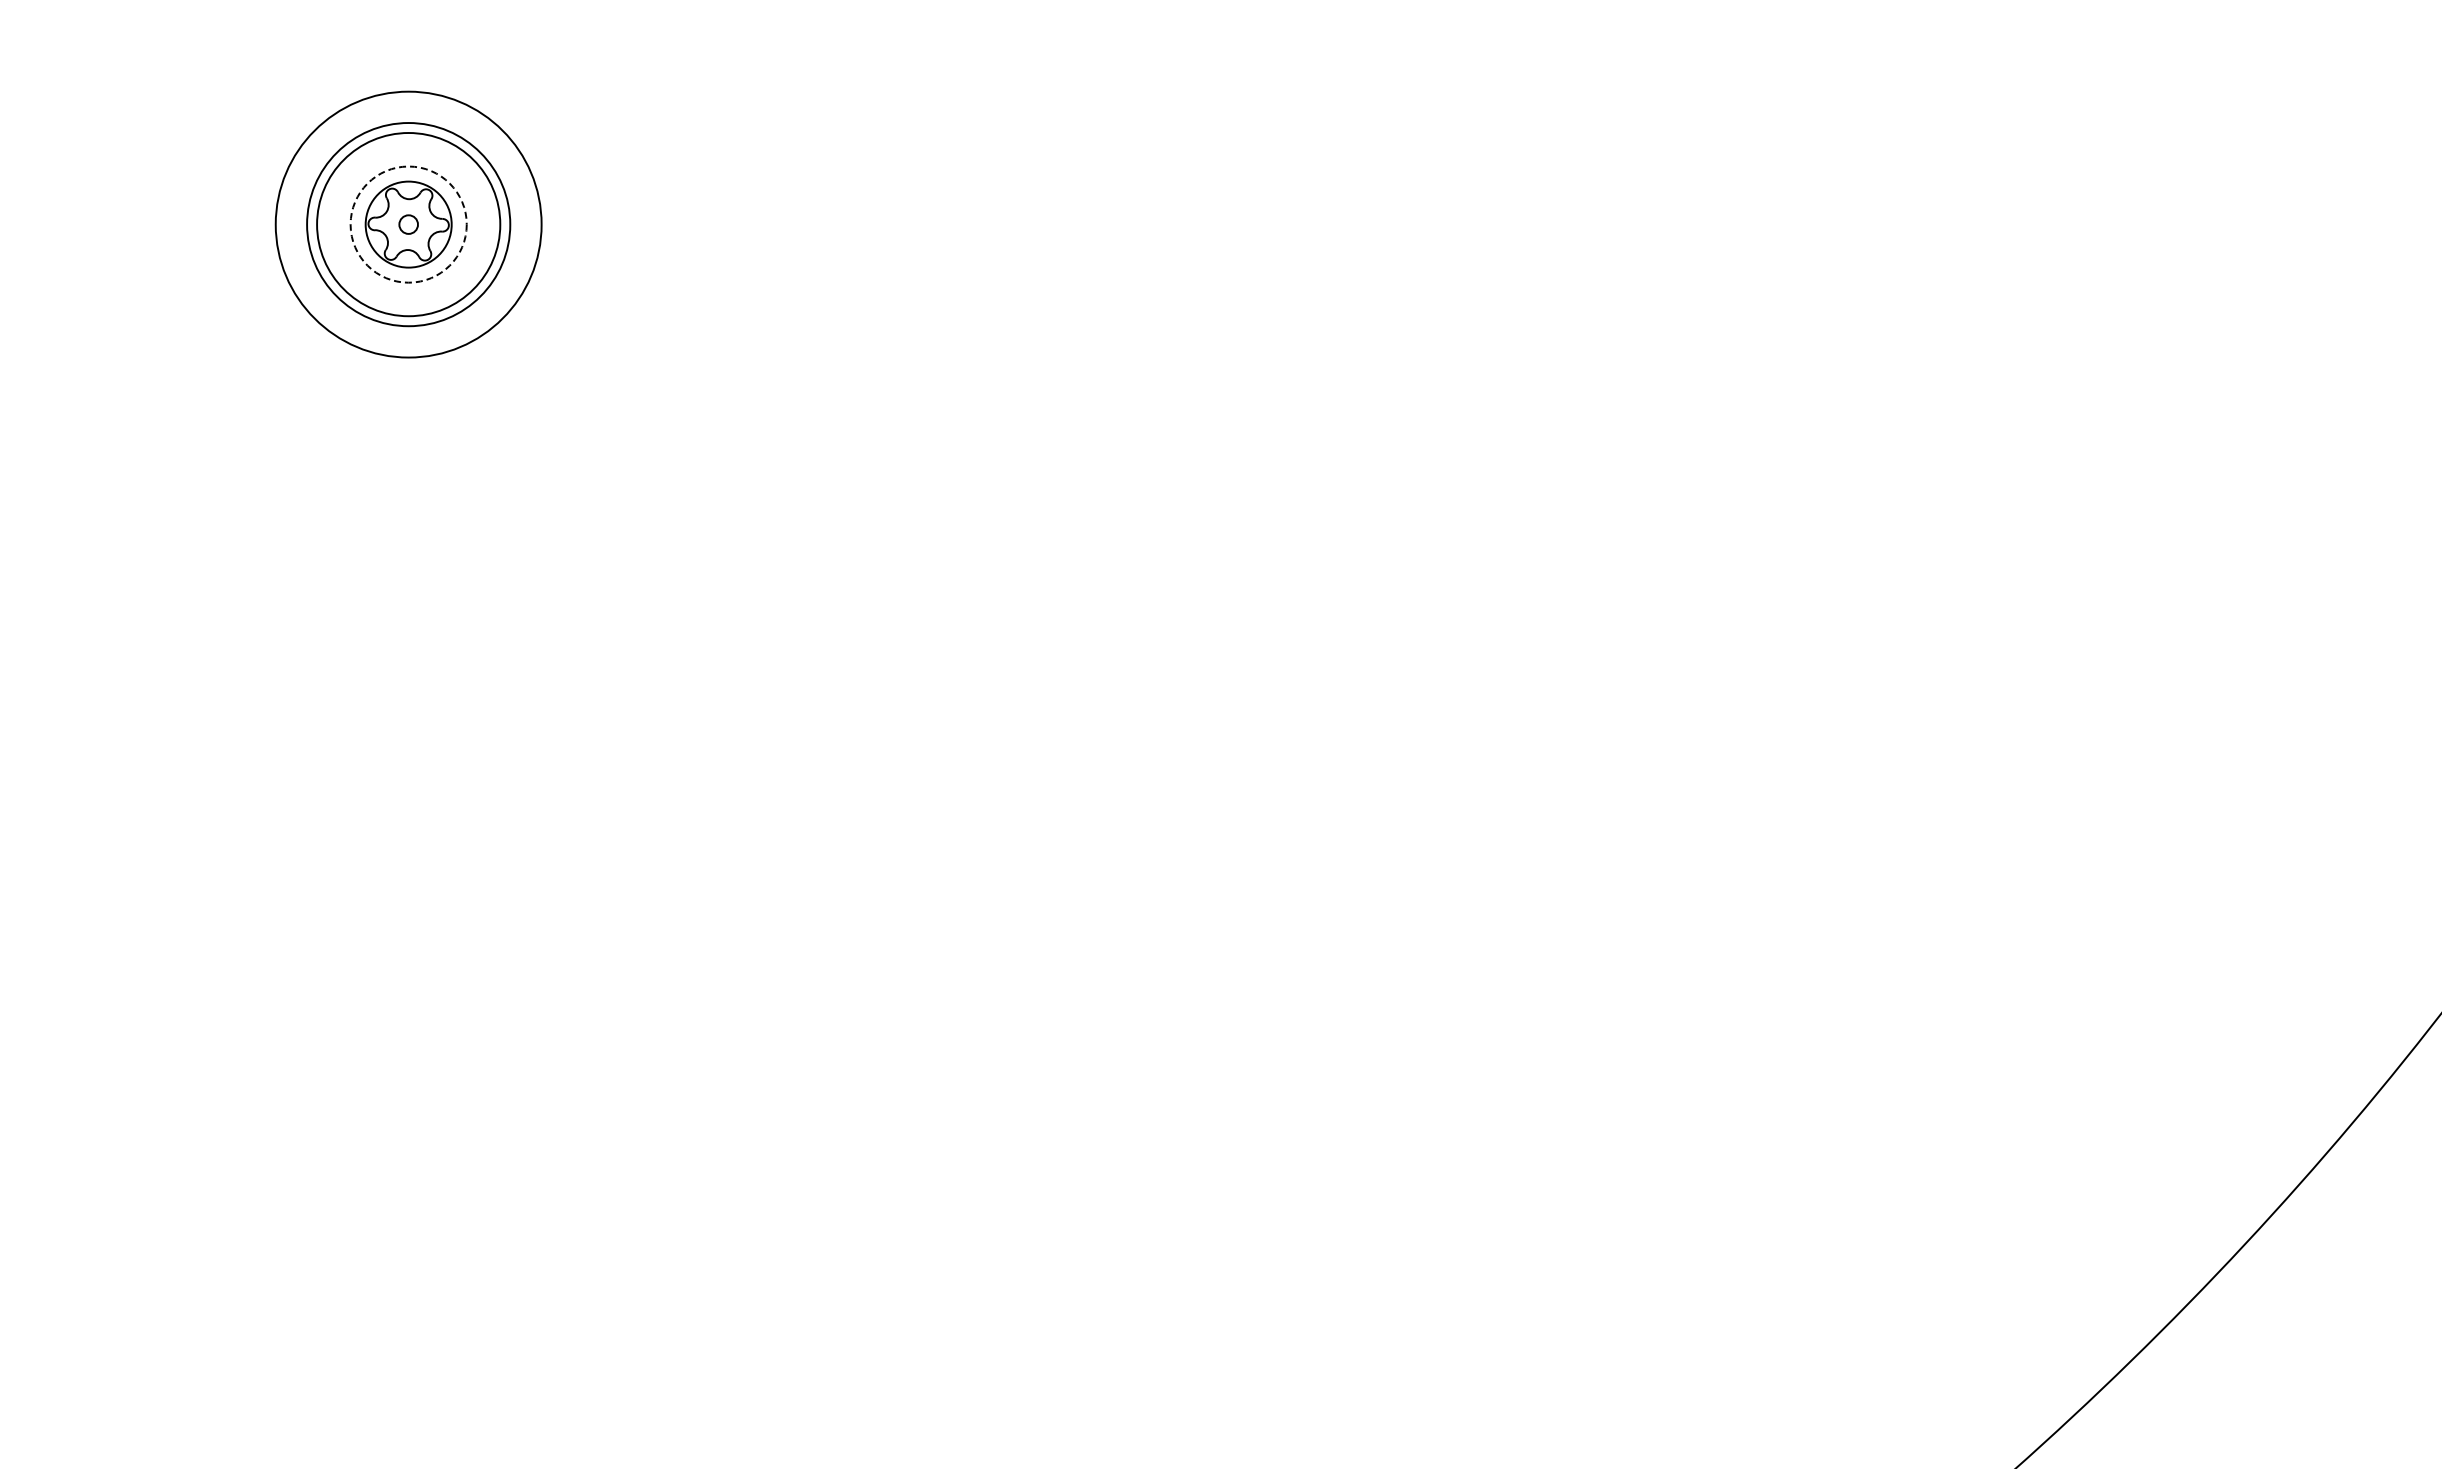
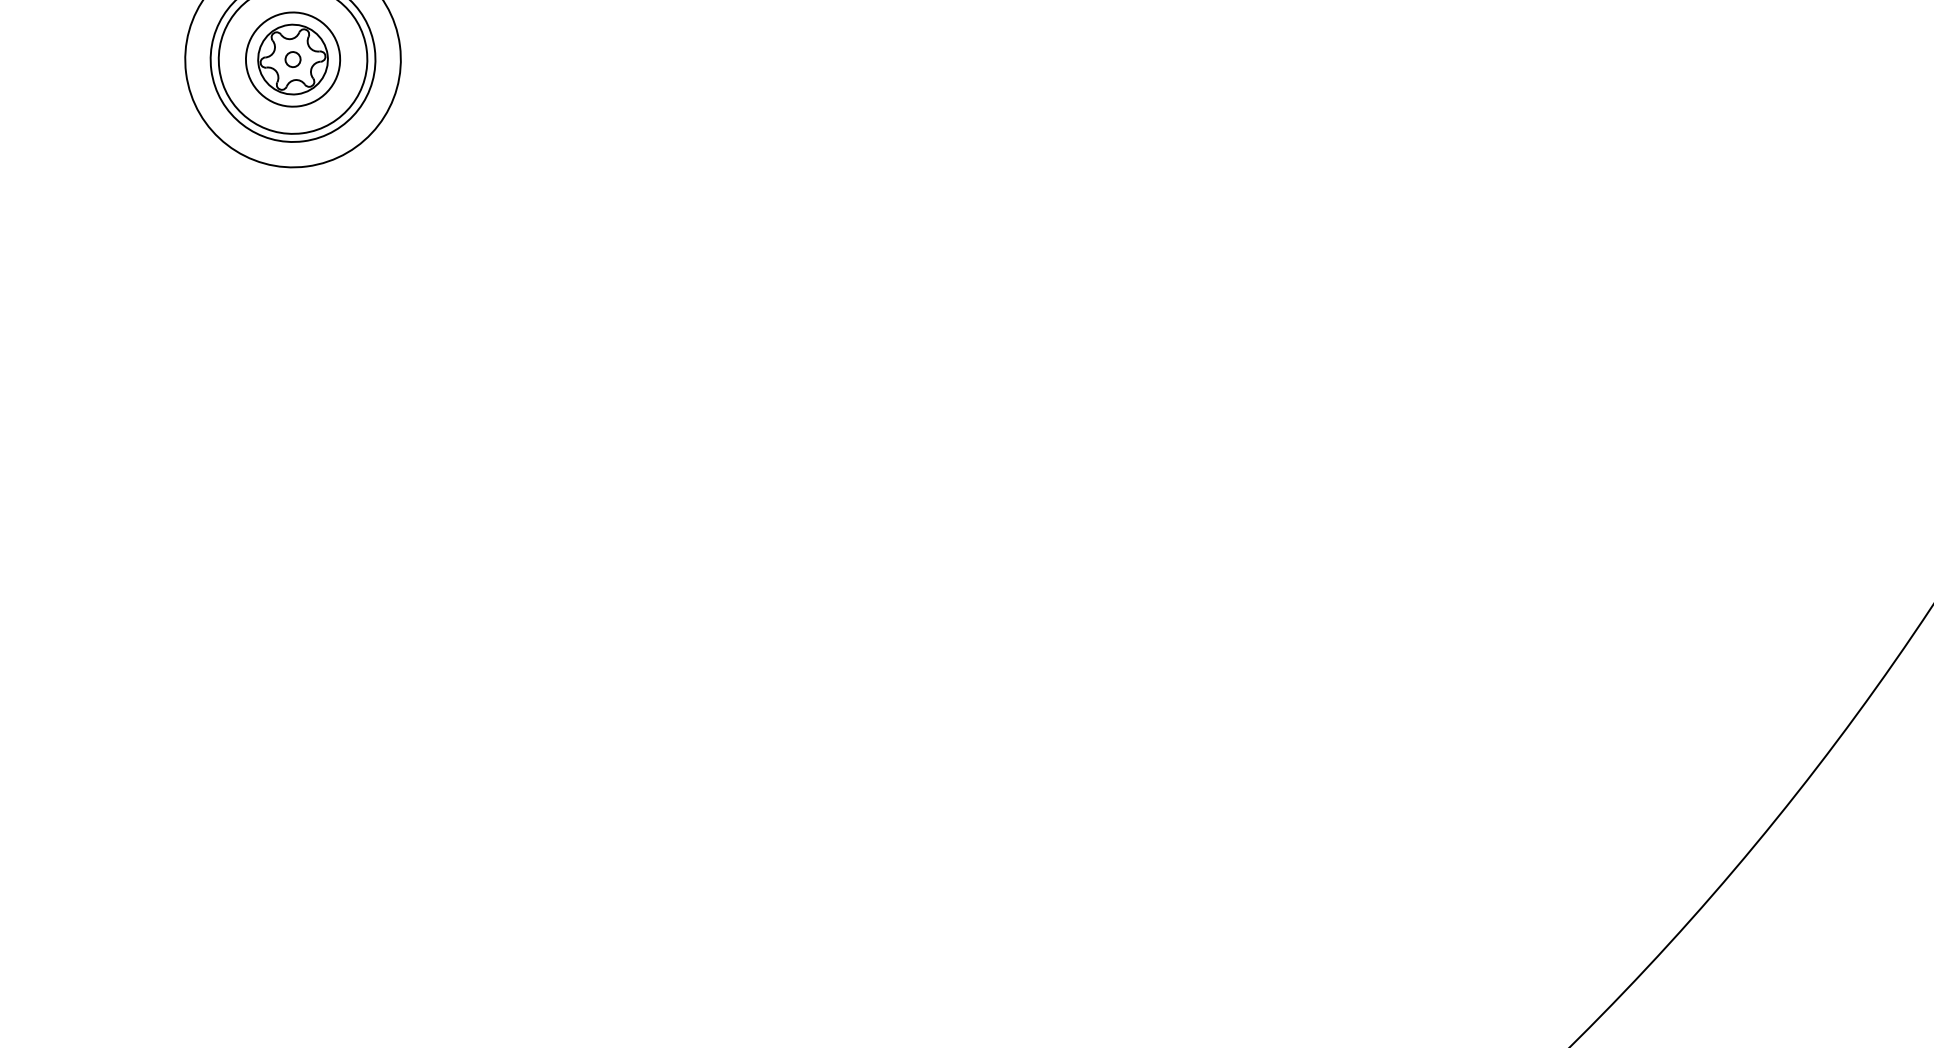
circle: (408, 224) -> (292, 59), dashed -> solid

